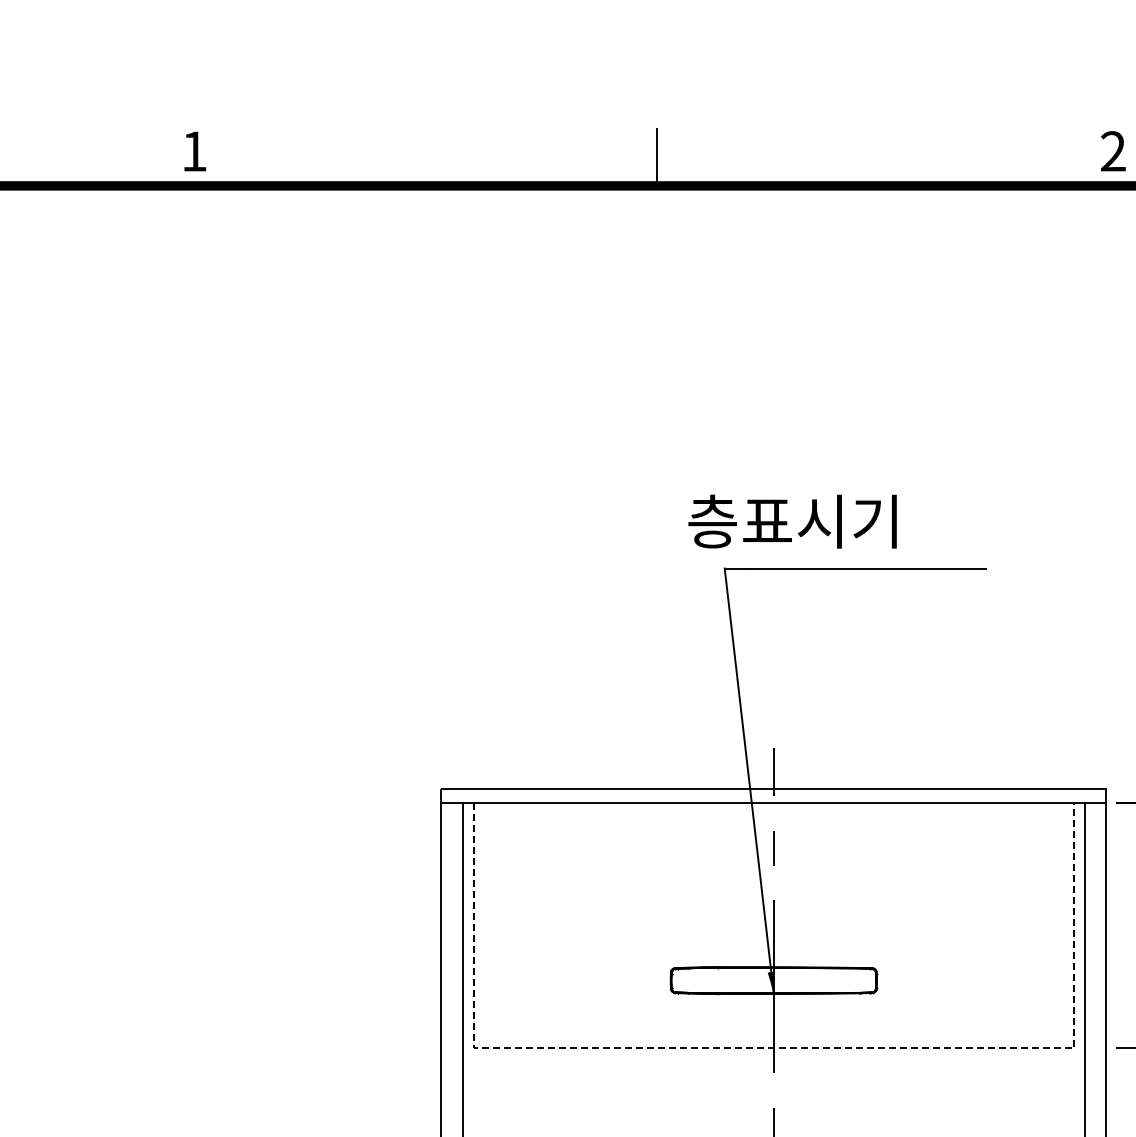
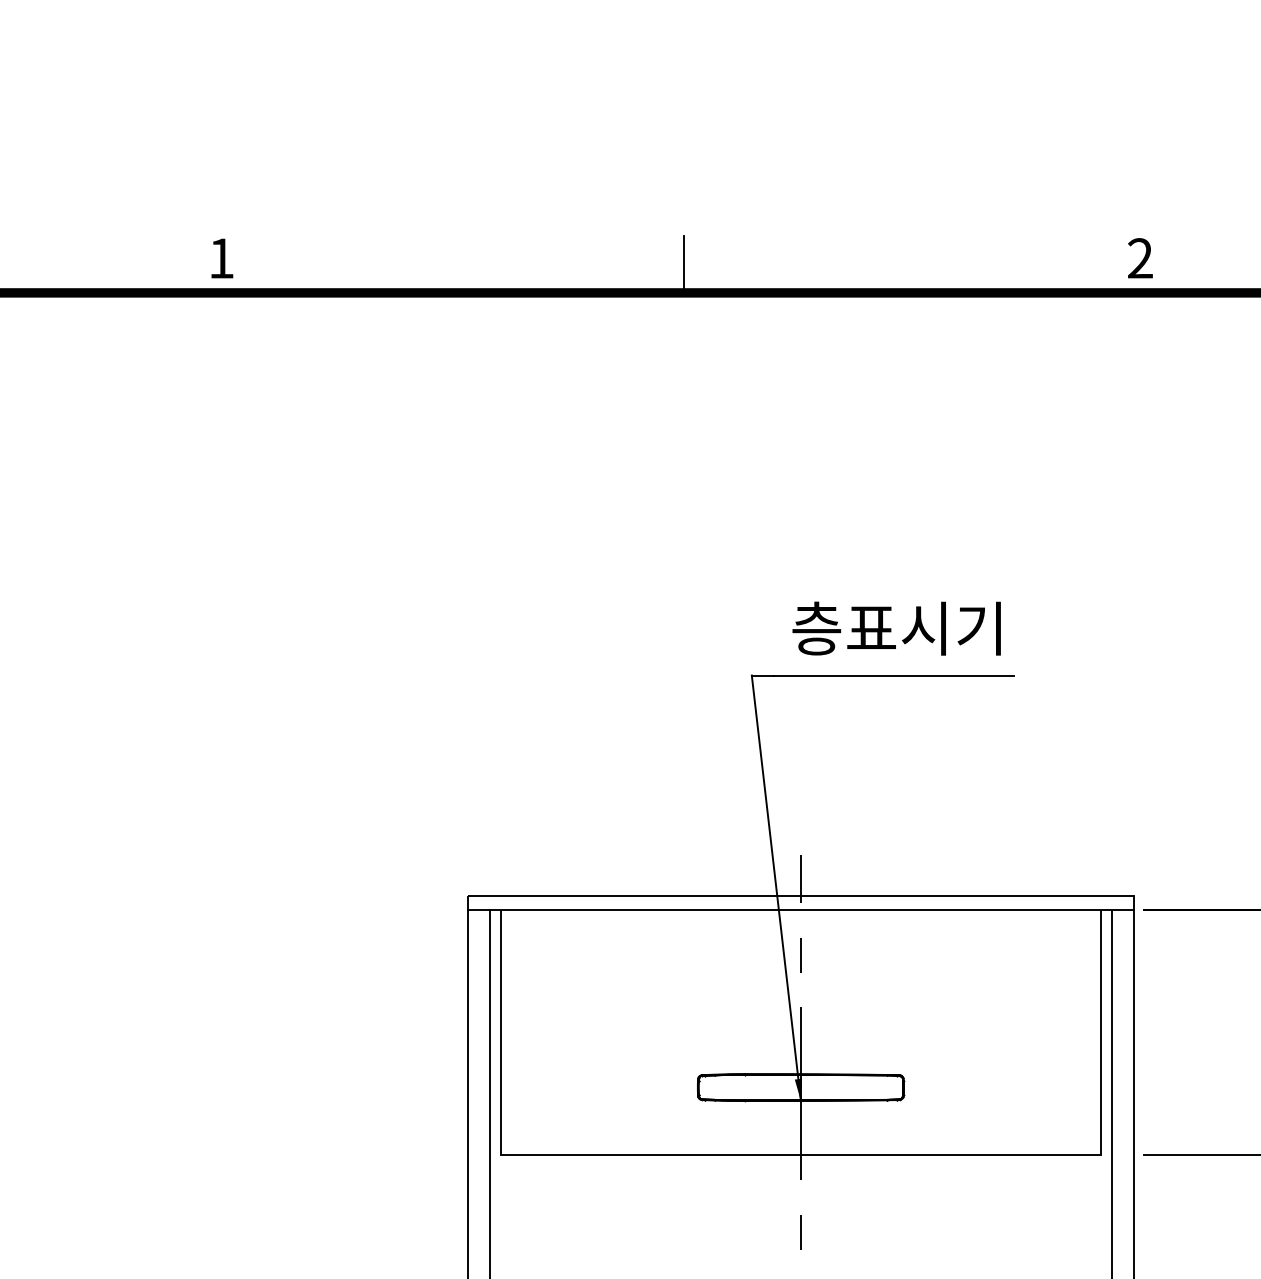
text: (792, 521) -> (896, 628), moved
line: (773, 1048) -> (800, 1155), dashed -> solid

